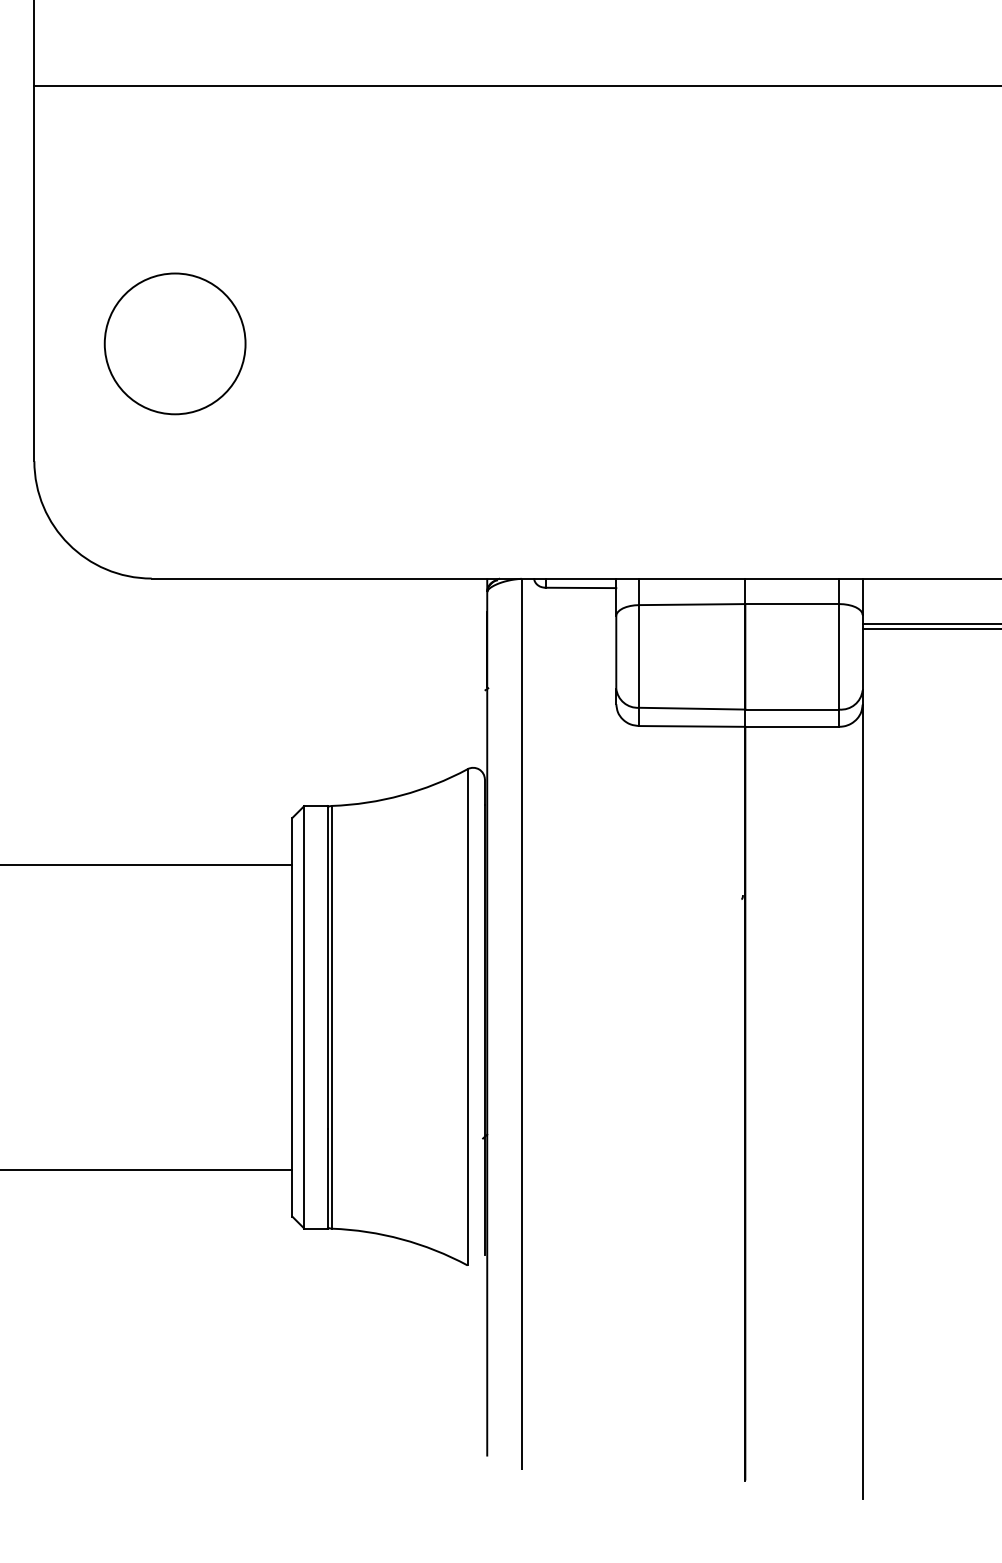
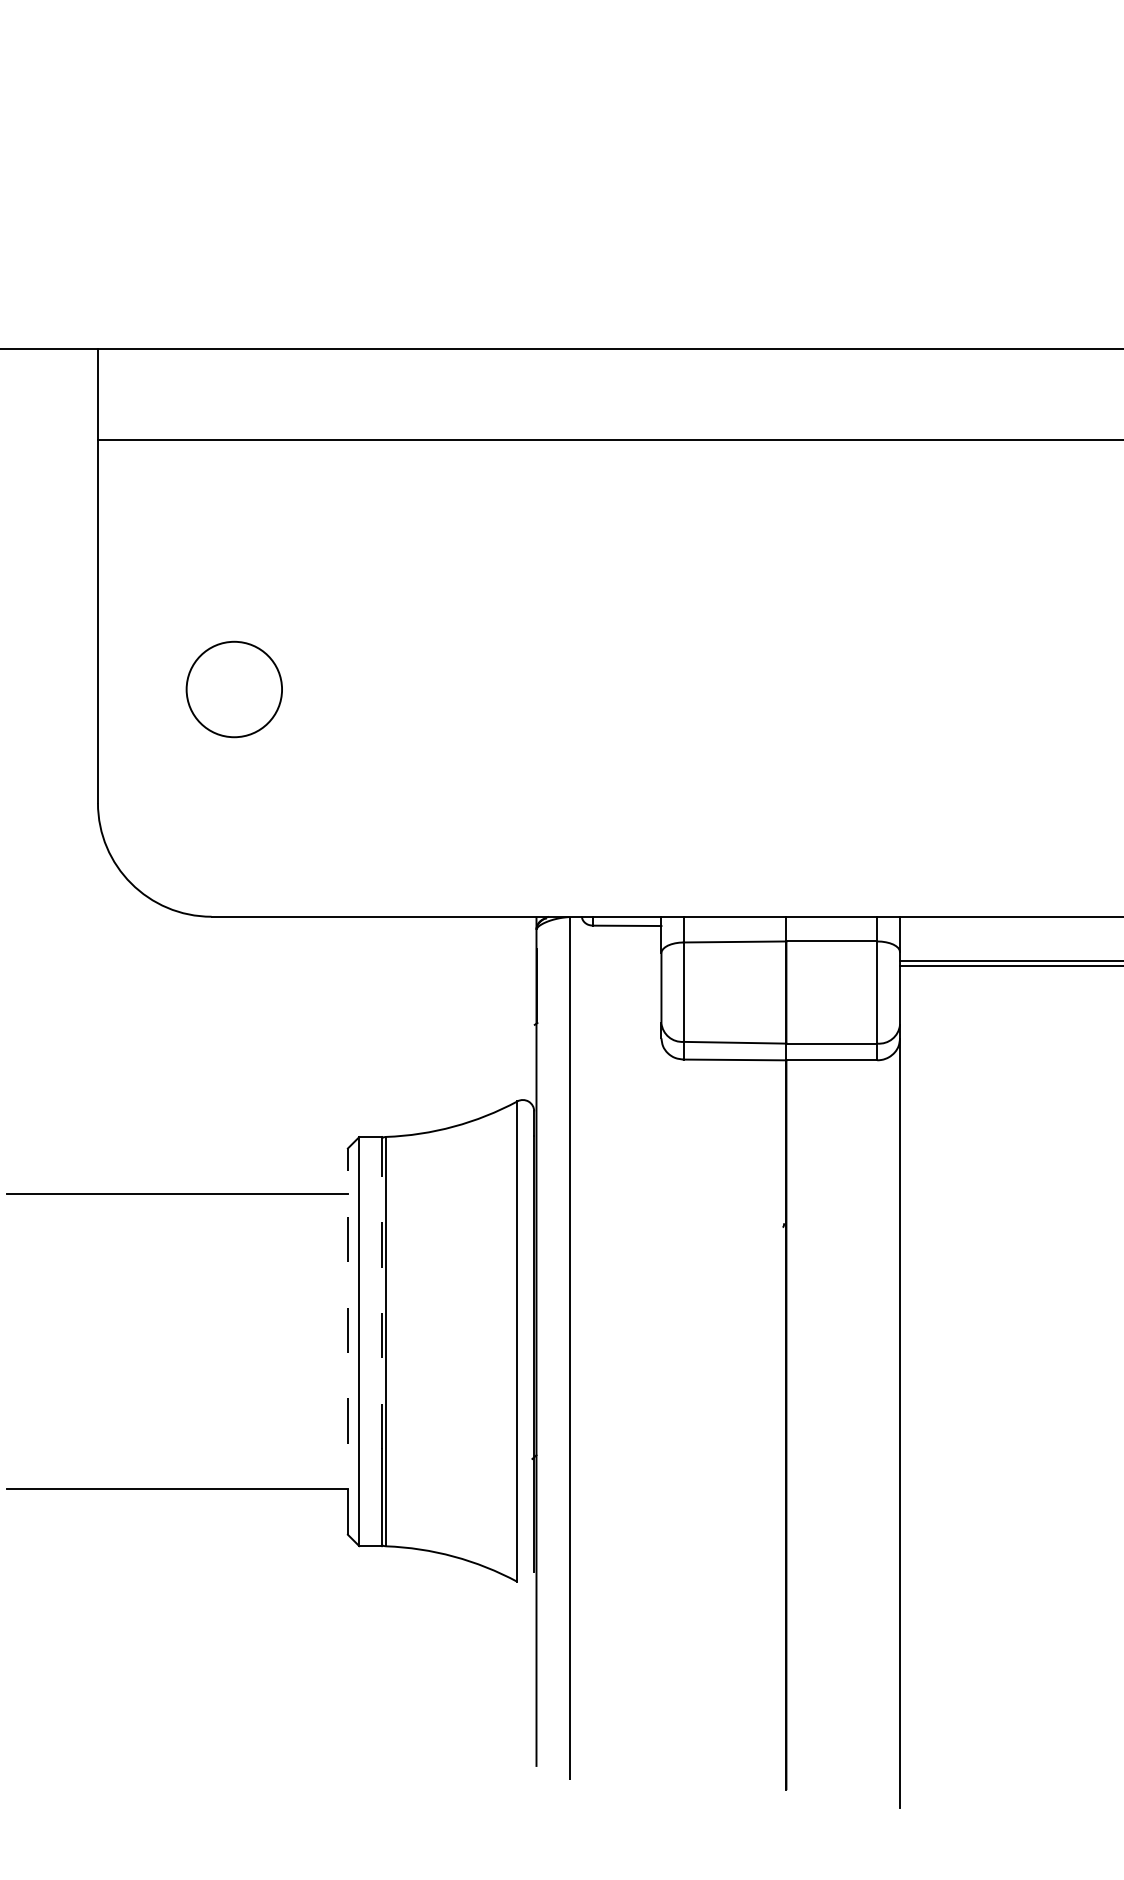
circle: (175, 343) -> (234, 689), size x0.7
line: (327, 966) -> (381, 1292), solid -> dashed
line: (292, 1017) -> (347, 1341), solid -> dashed

